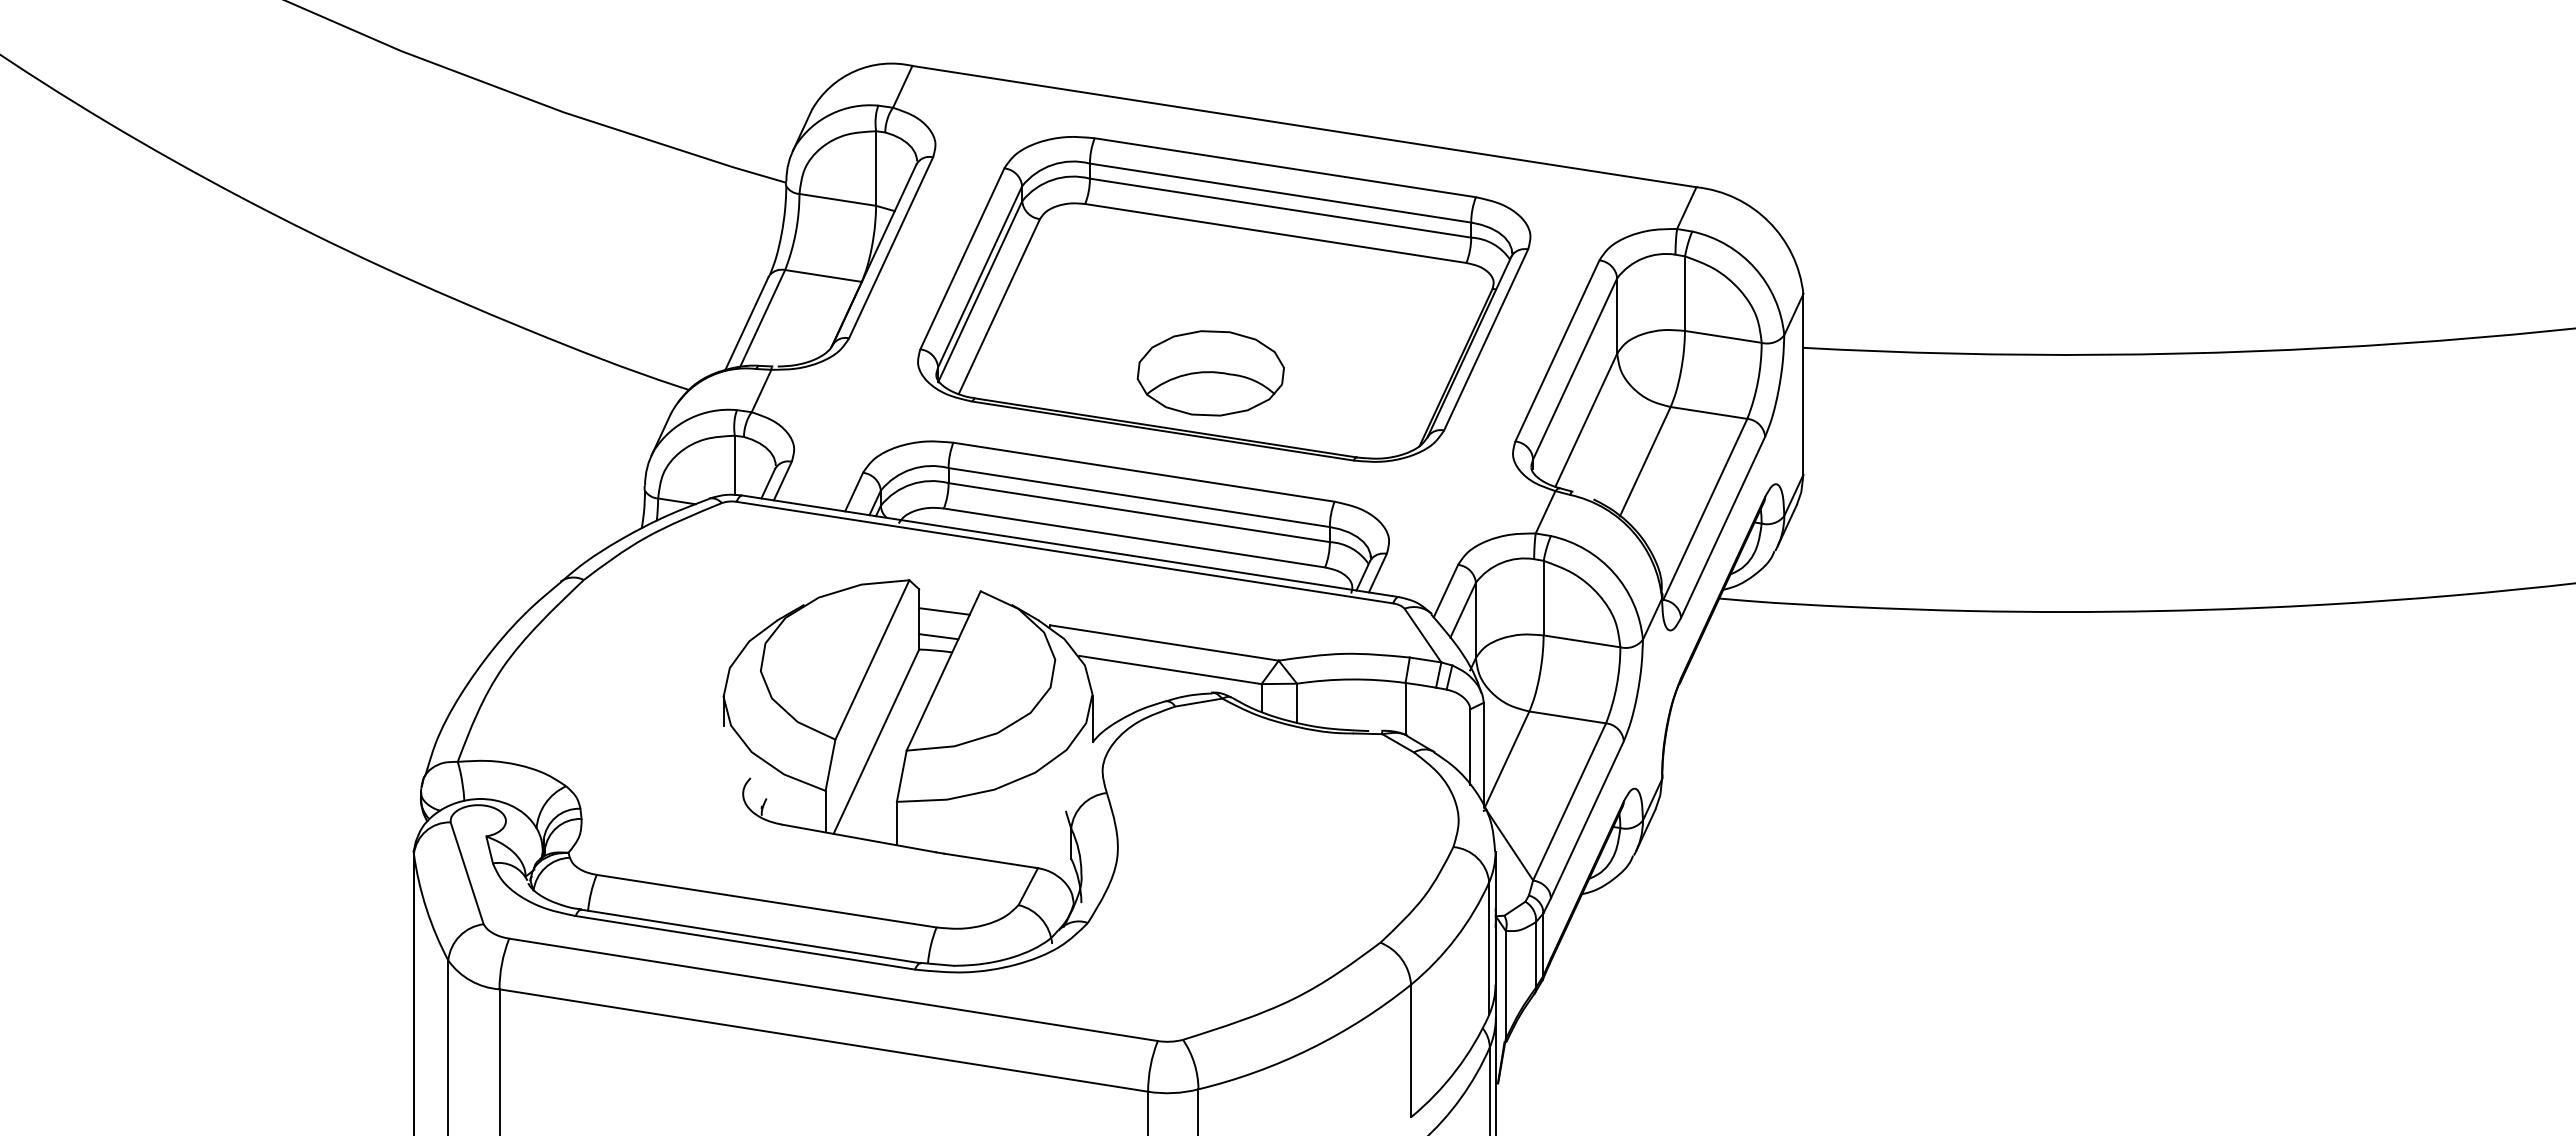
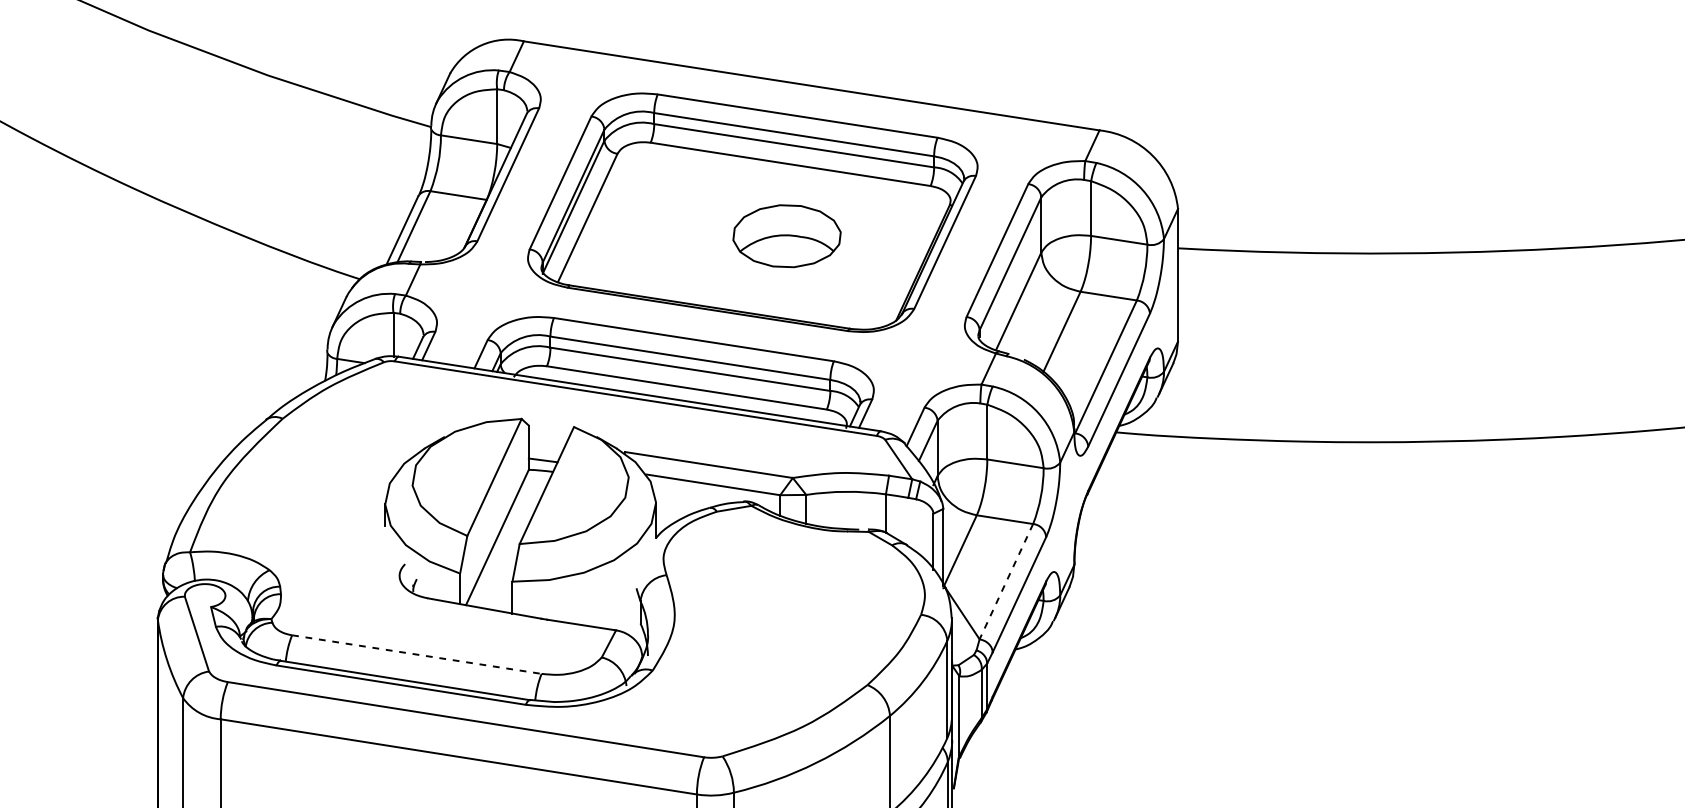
part: (1210, 373) -> (786, 236), moved
line: (944, 611) -> (547, 441), removed
line: (1569, 801) -> (1006, 581), solid -> dashed
line: (766, 901) -> (416, 654), solid -> dashed

